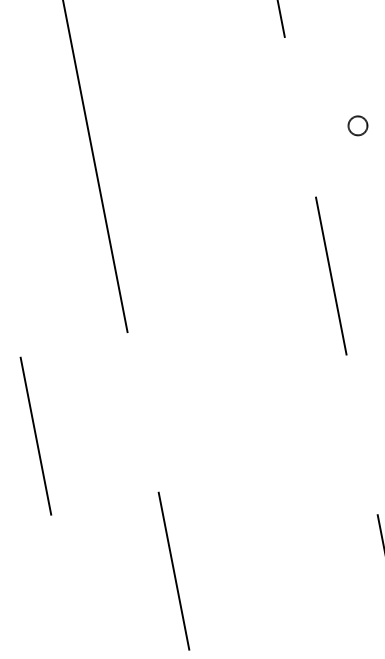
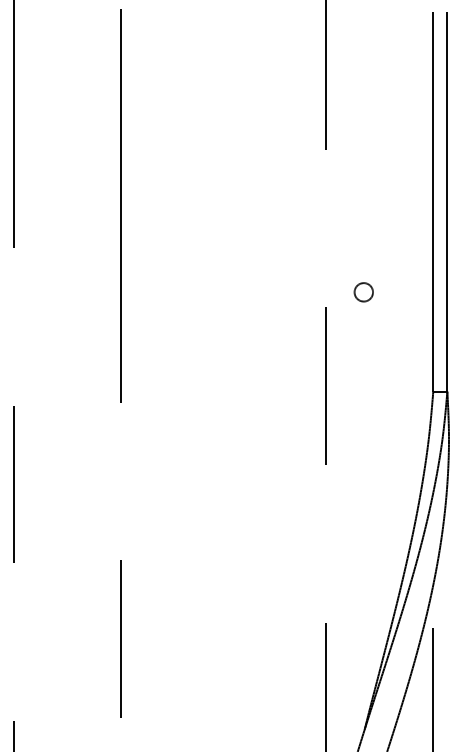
circle: (357, 126) -> (363, 292), moved

